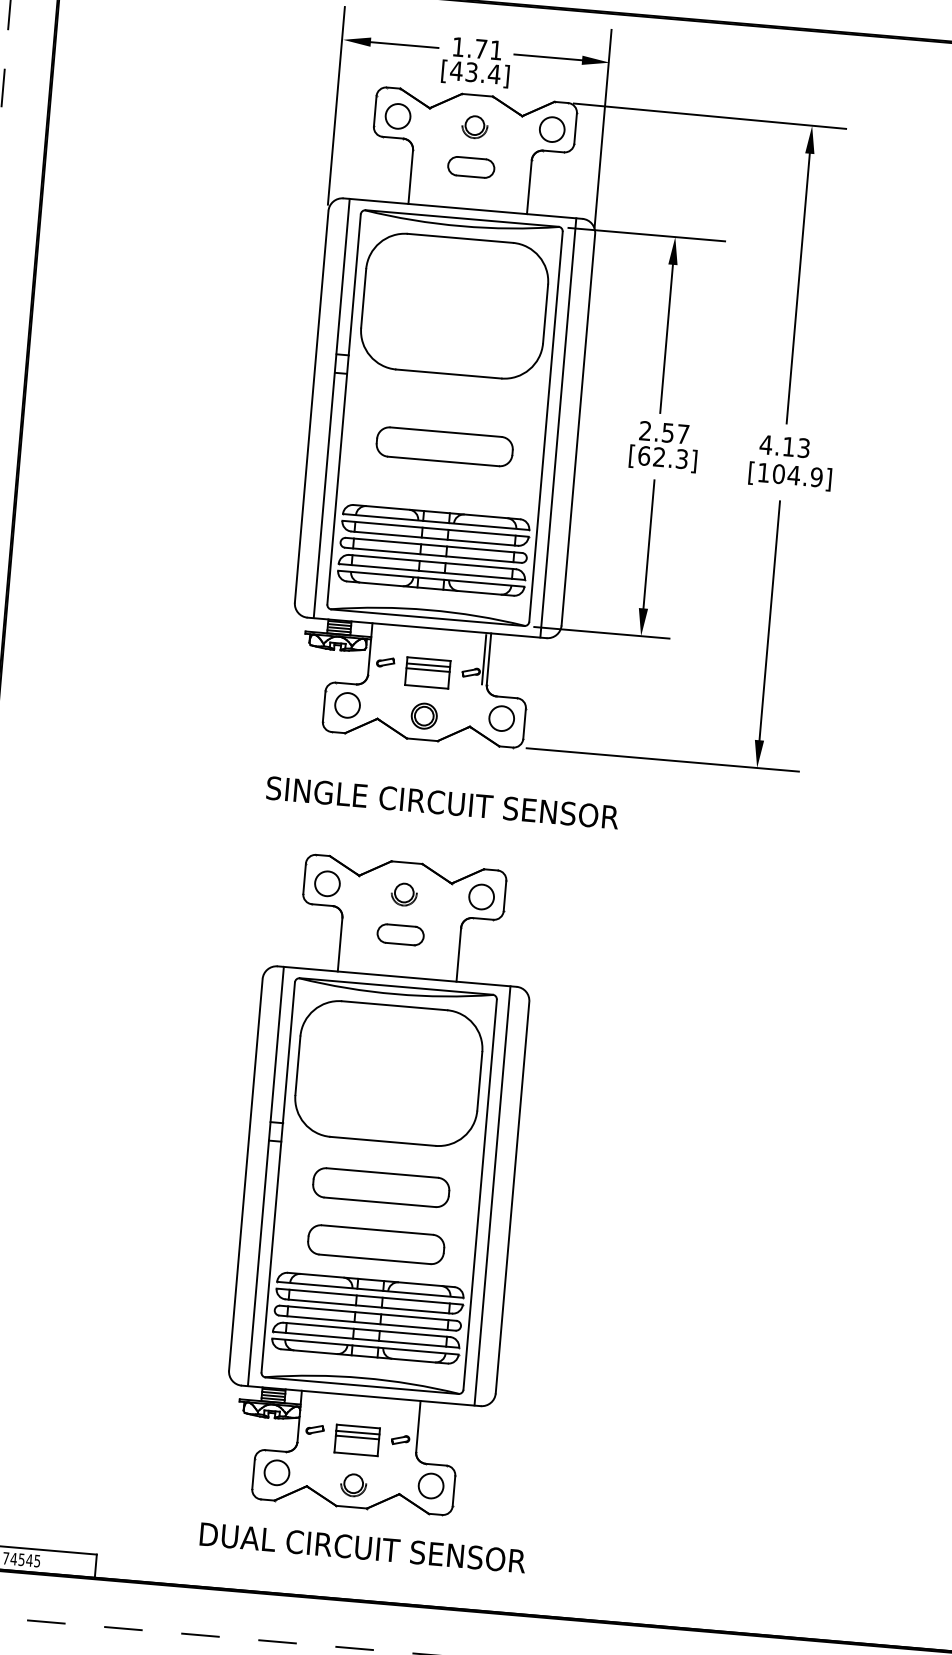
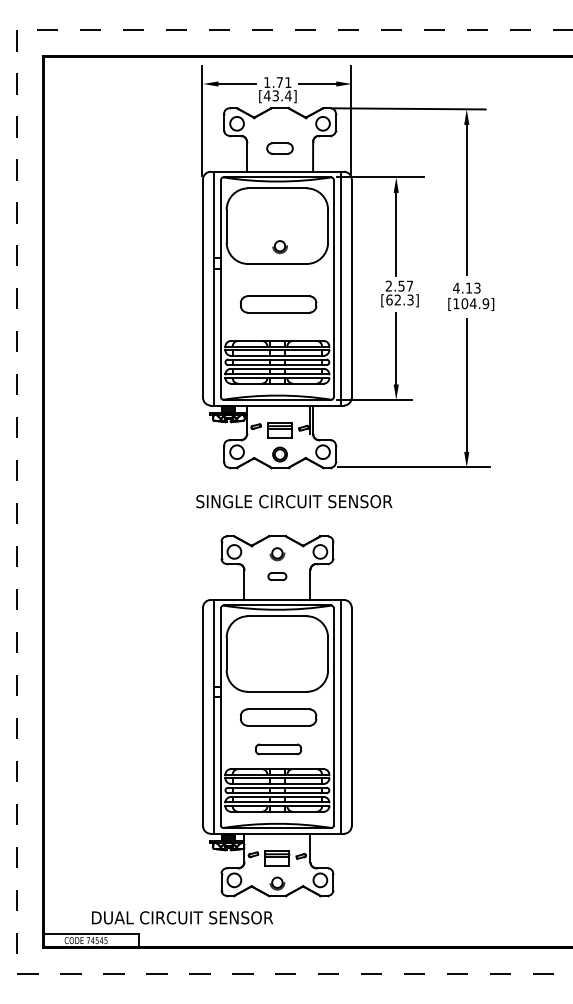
part: (473, 127) -> (279, 247), moved
part: (400, 934) -> (277, 576), size x0.7
part: (376, 1244) -> (278, 749), size x0.6
text: (362, 1547) -> (182, 917), moved

